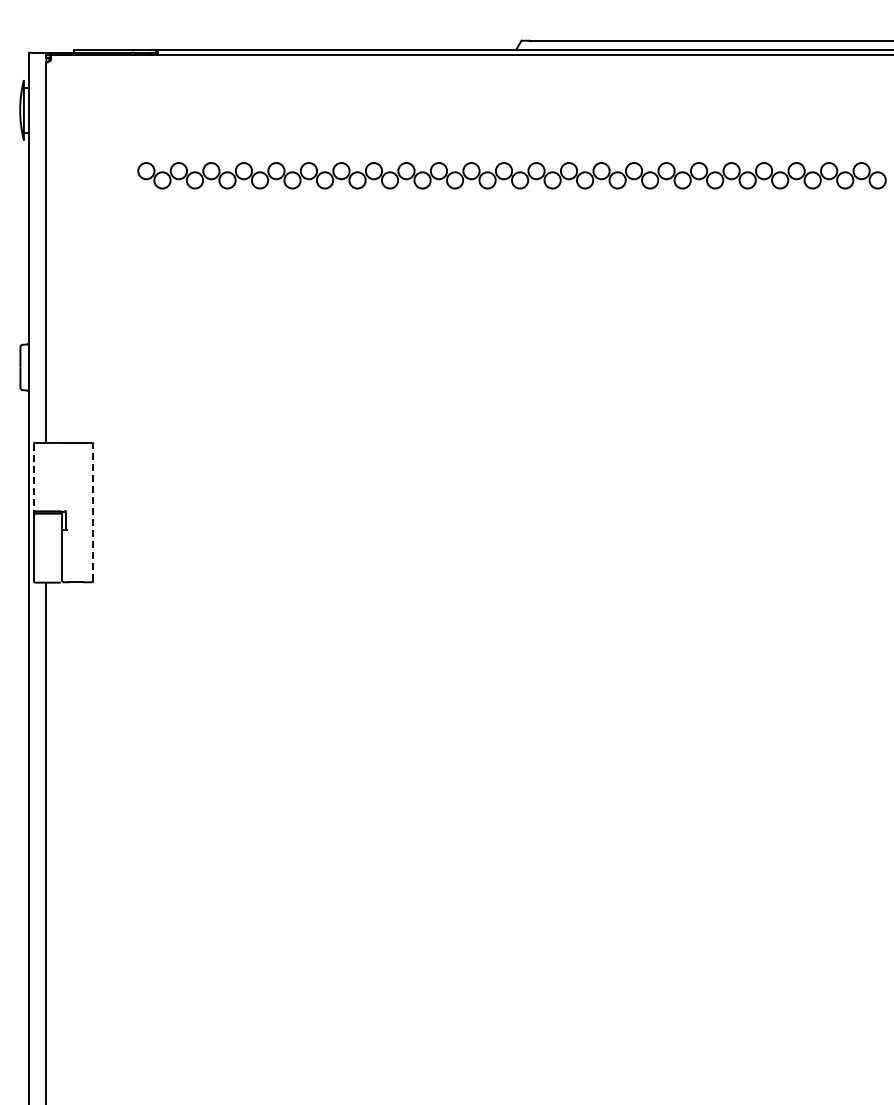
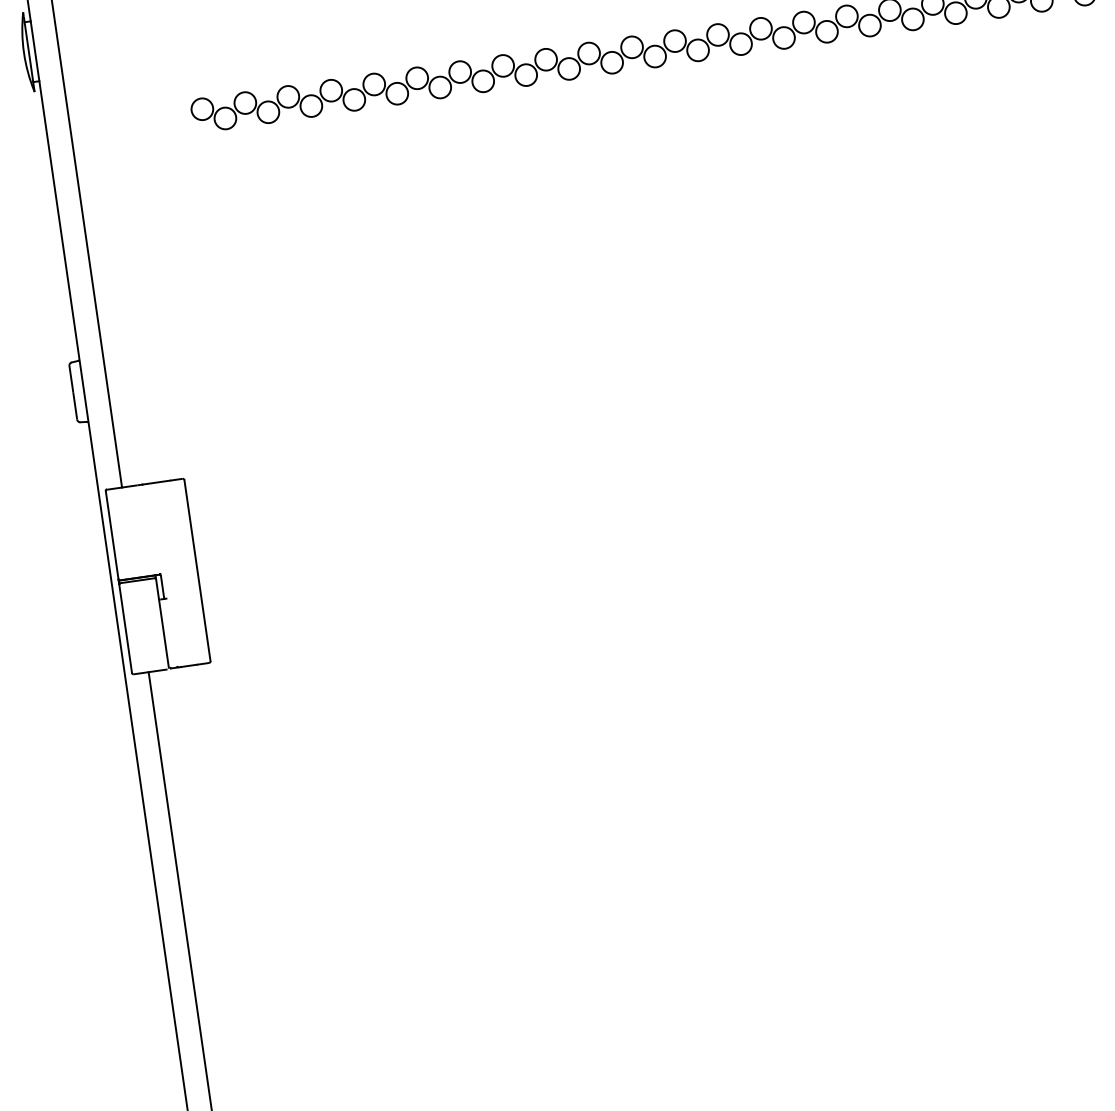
line: (34, 477) -> (112, 535), dashed -> solid
line: (93, 512) -> (197, 570), dashed -> solid

